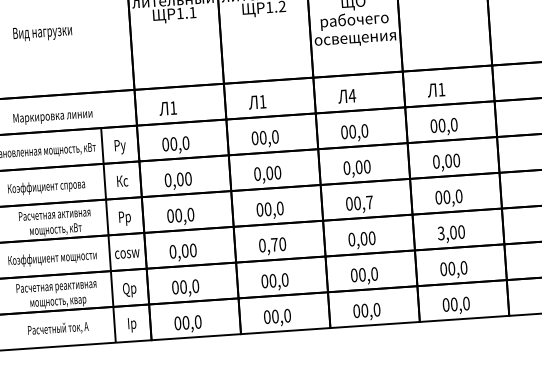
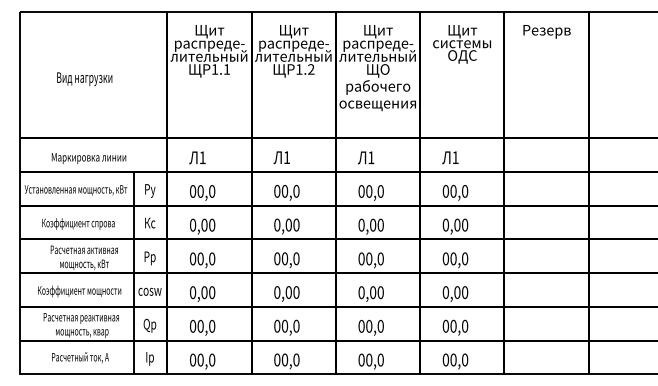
text: (351, 95) -> (370, 157), 4 -> 1
text: (369, 202) -> (380, 258), 00,7 -> 00,0
text: (440, 233) -> (445, 292), 3,00 -> 0,00
text: (274, 244) -> (288, 292), 0,70 -> 0,00

